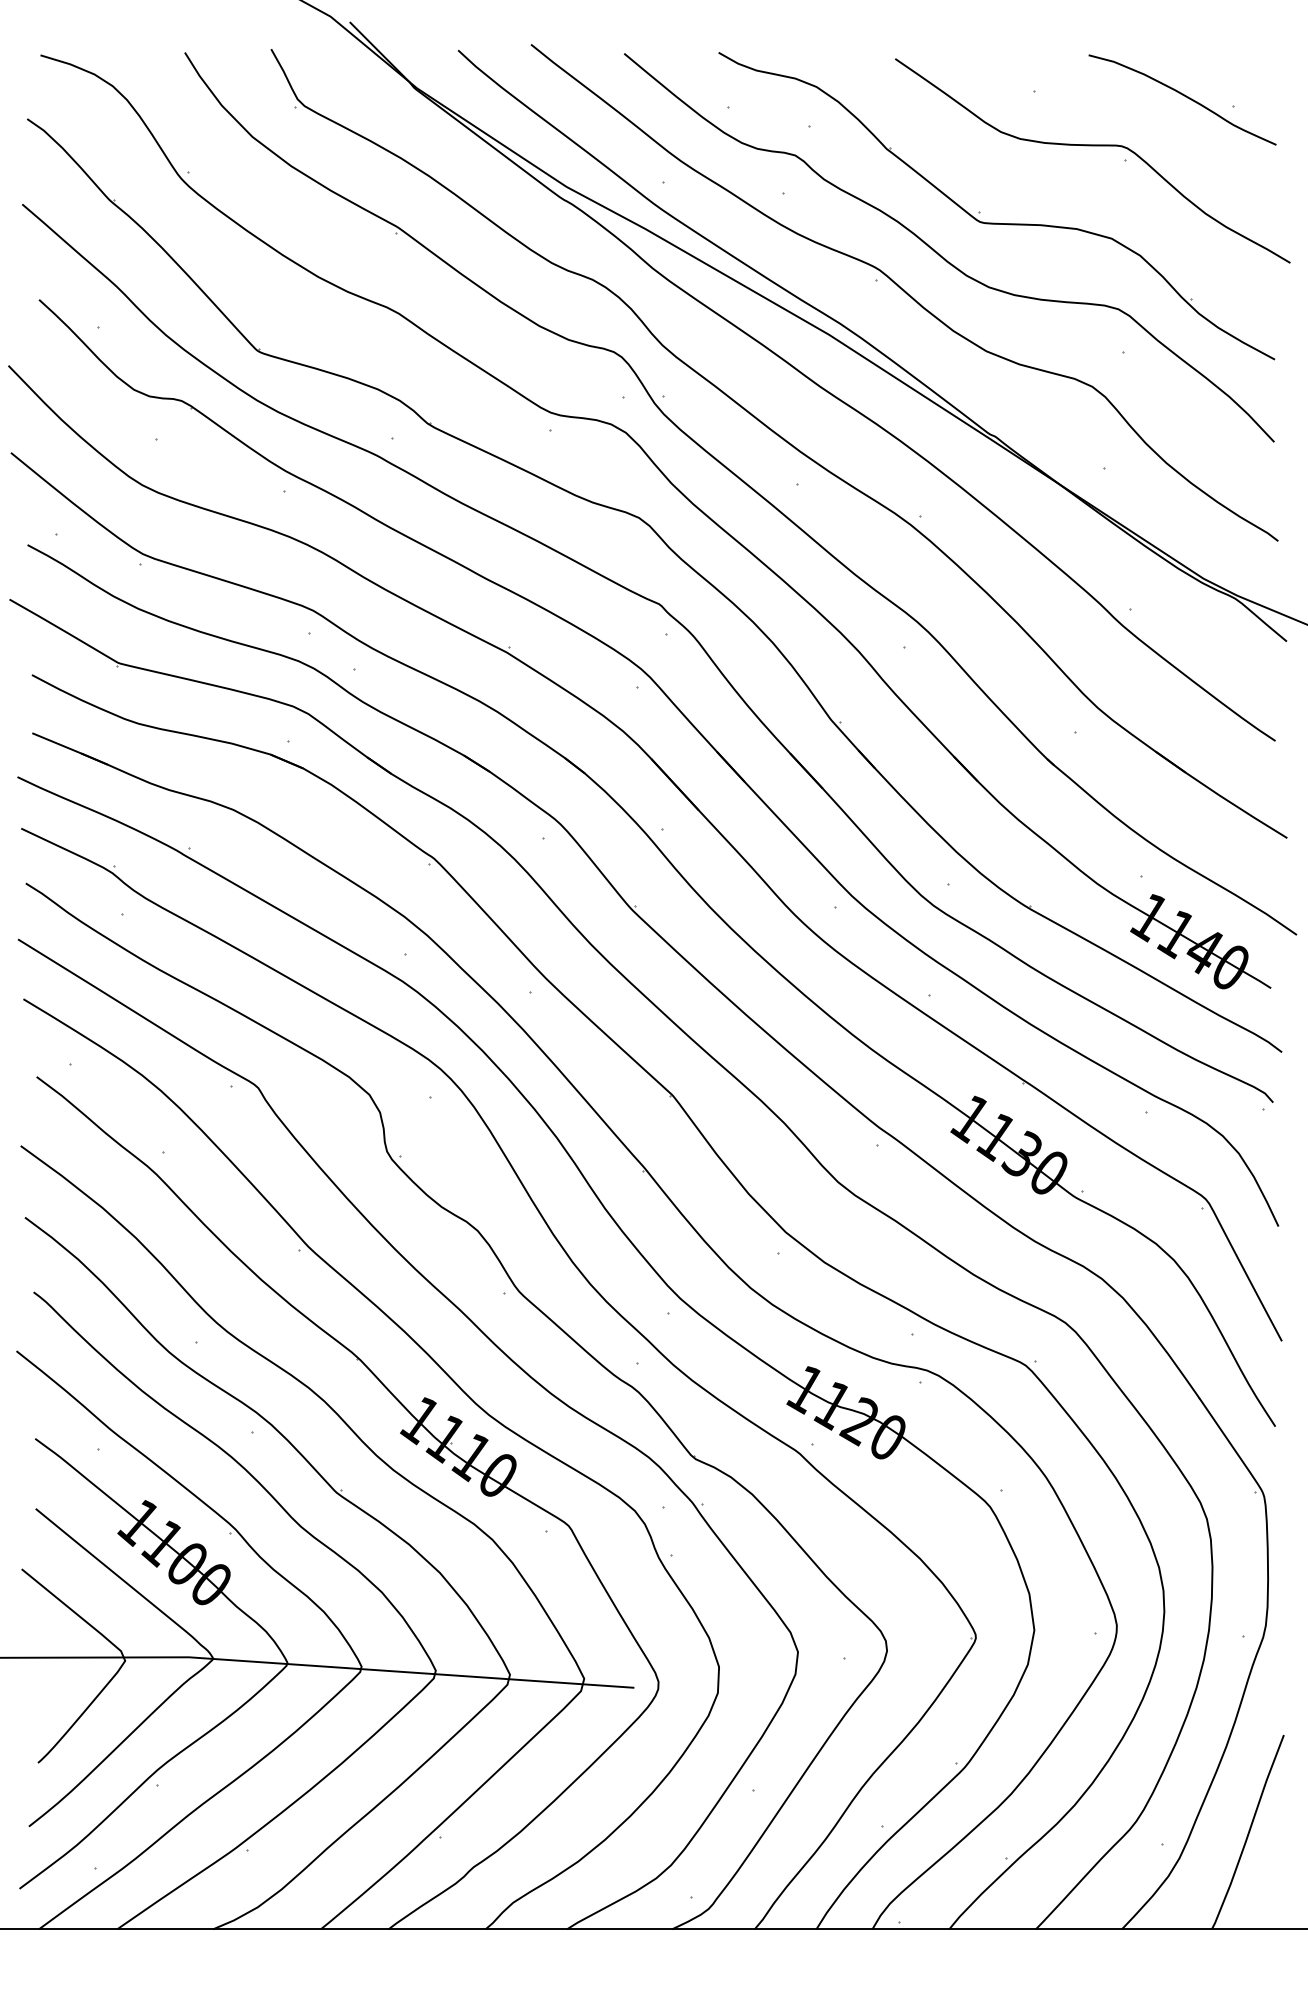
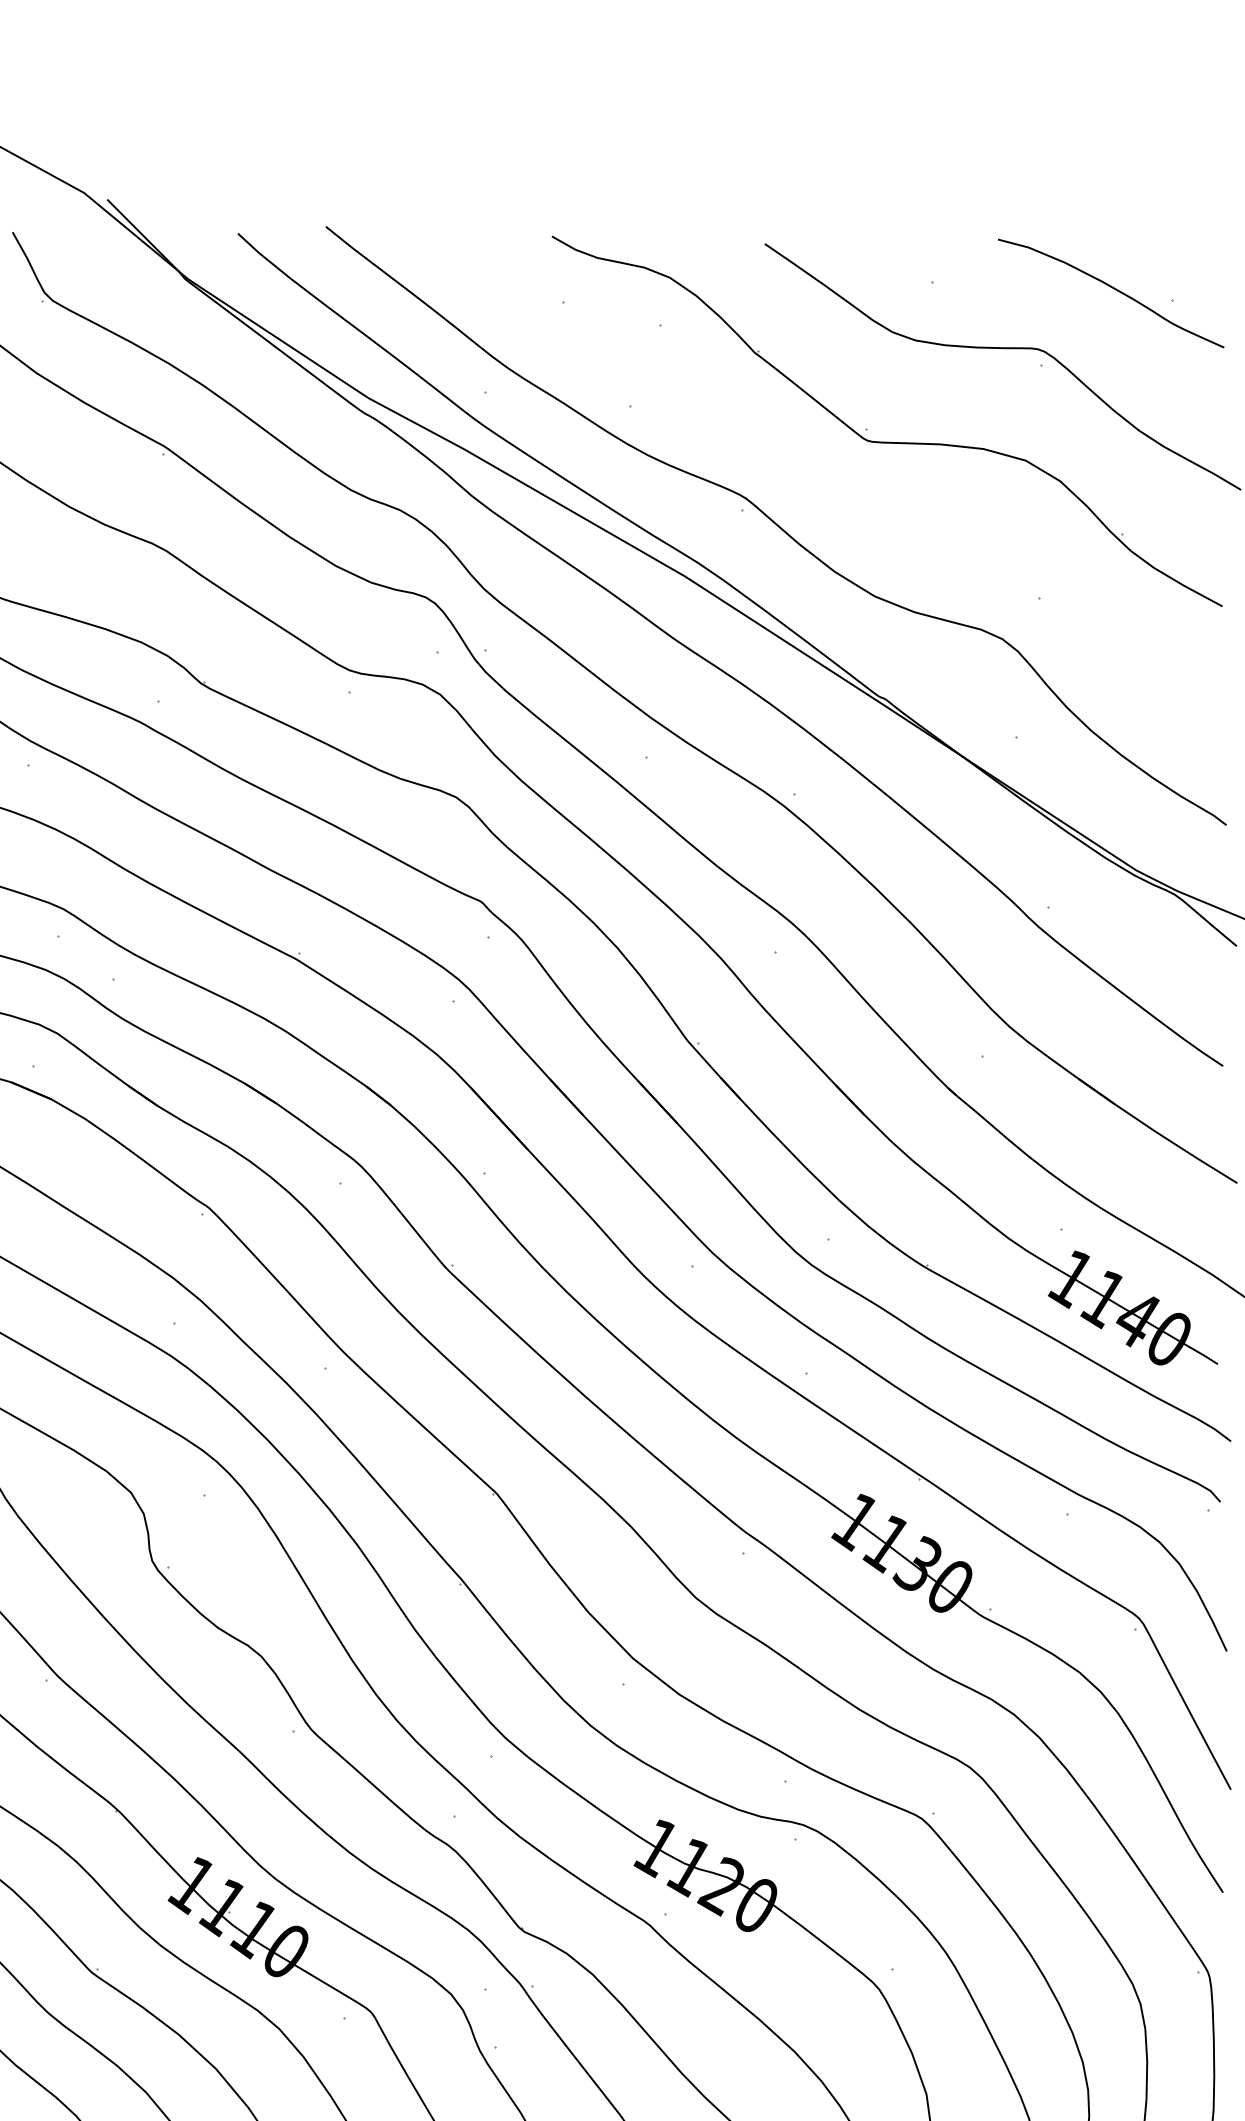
curve: (941, 255) -> (820, 480), removed

